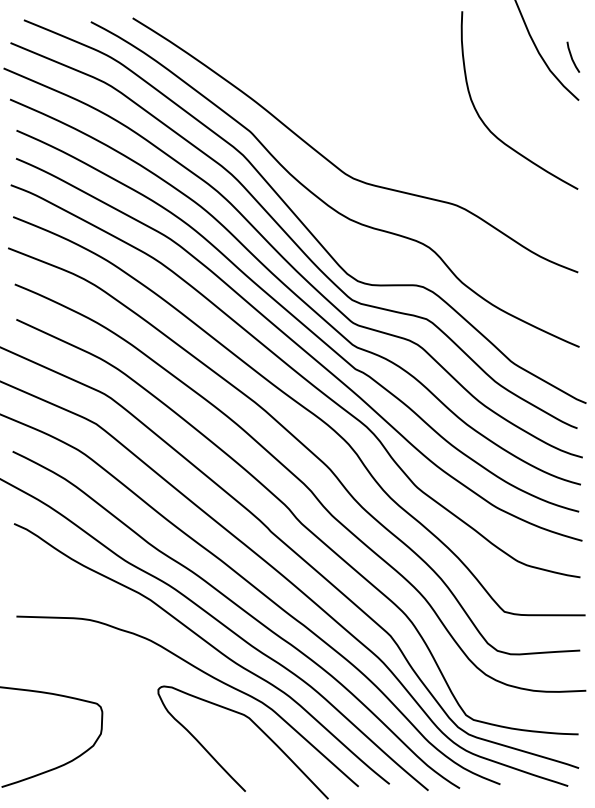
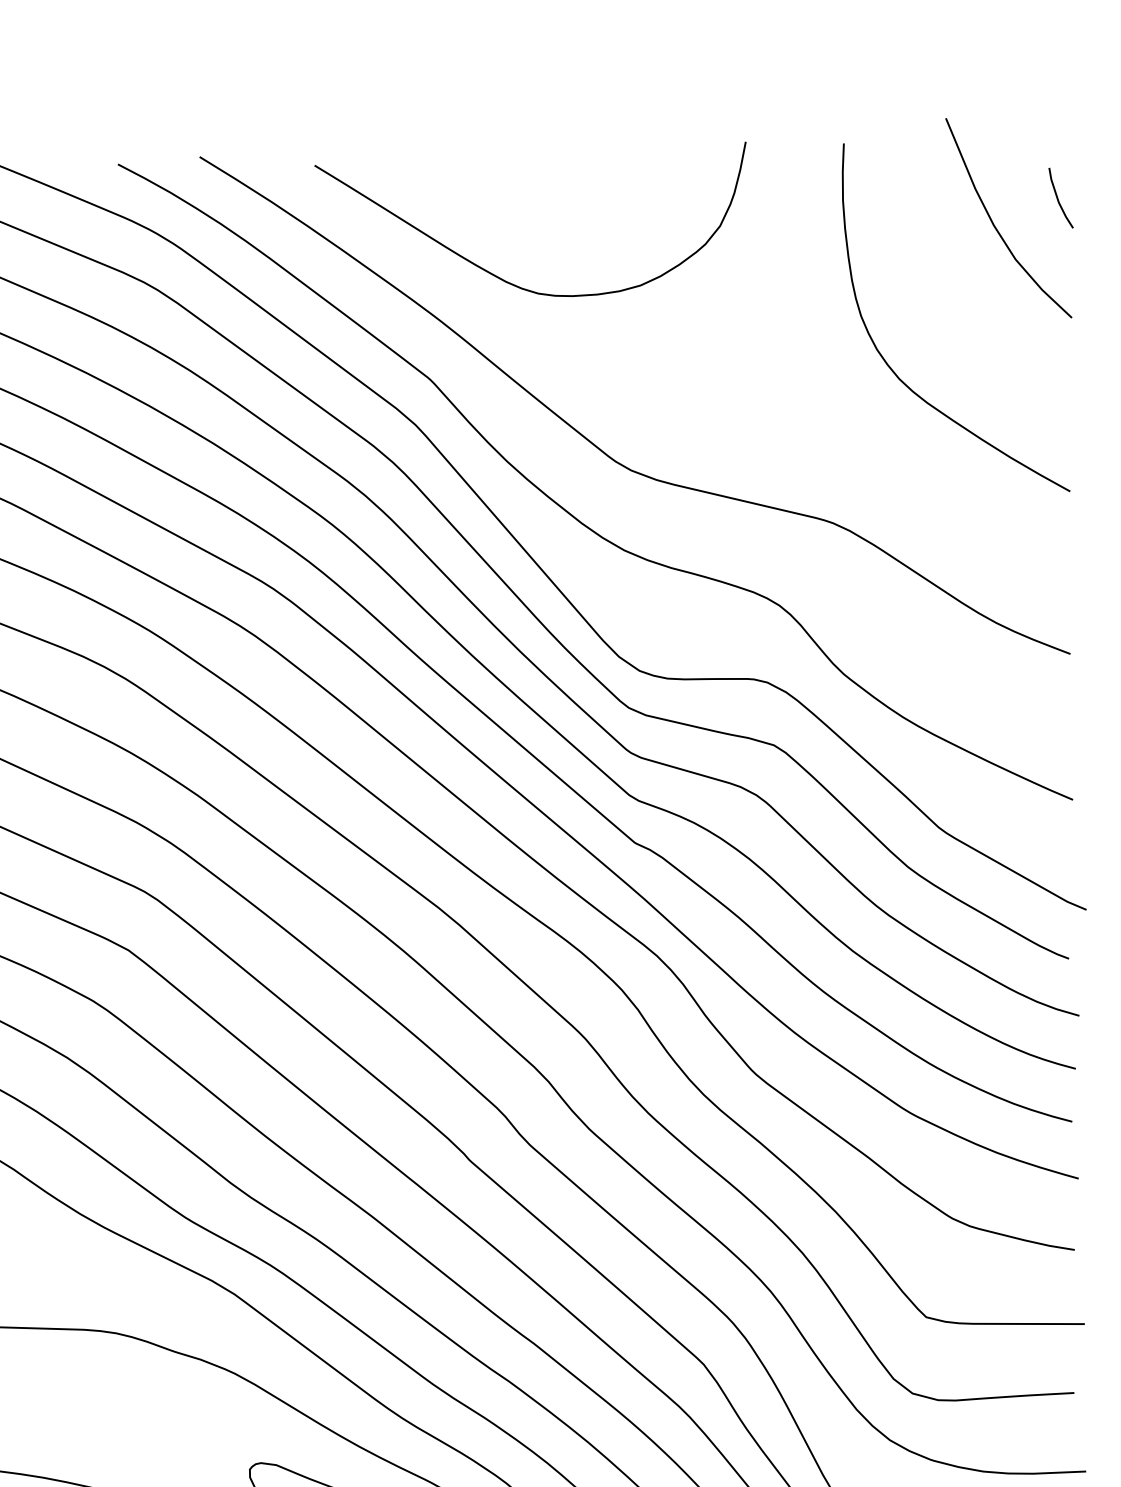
line: (572, 56) -> (1059, 196), moved
curve: (287, 79) -> (502, 276), added

